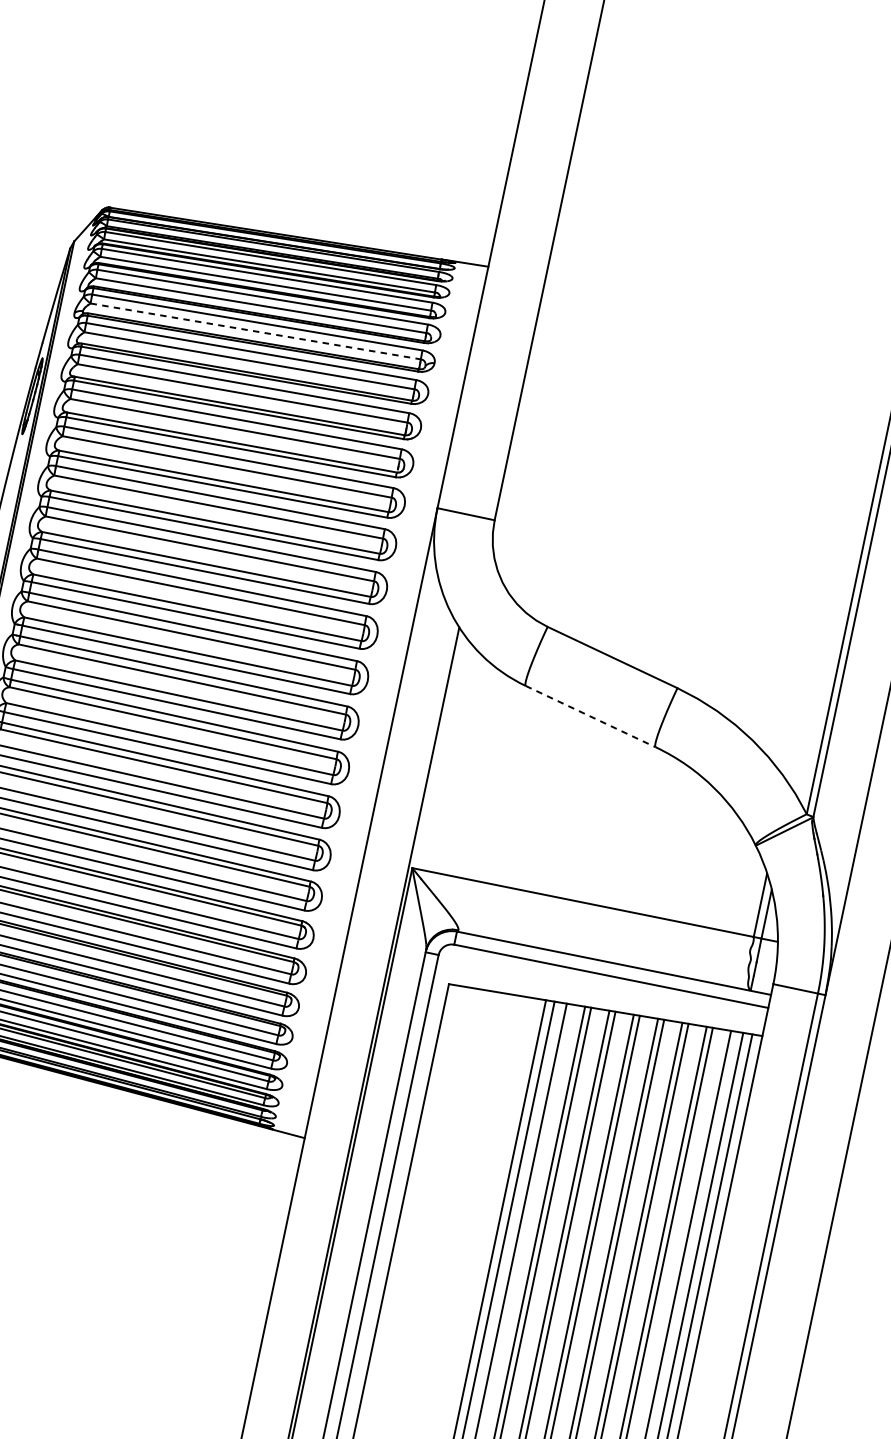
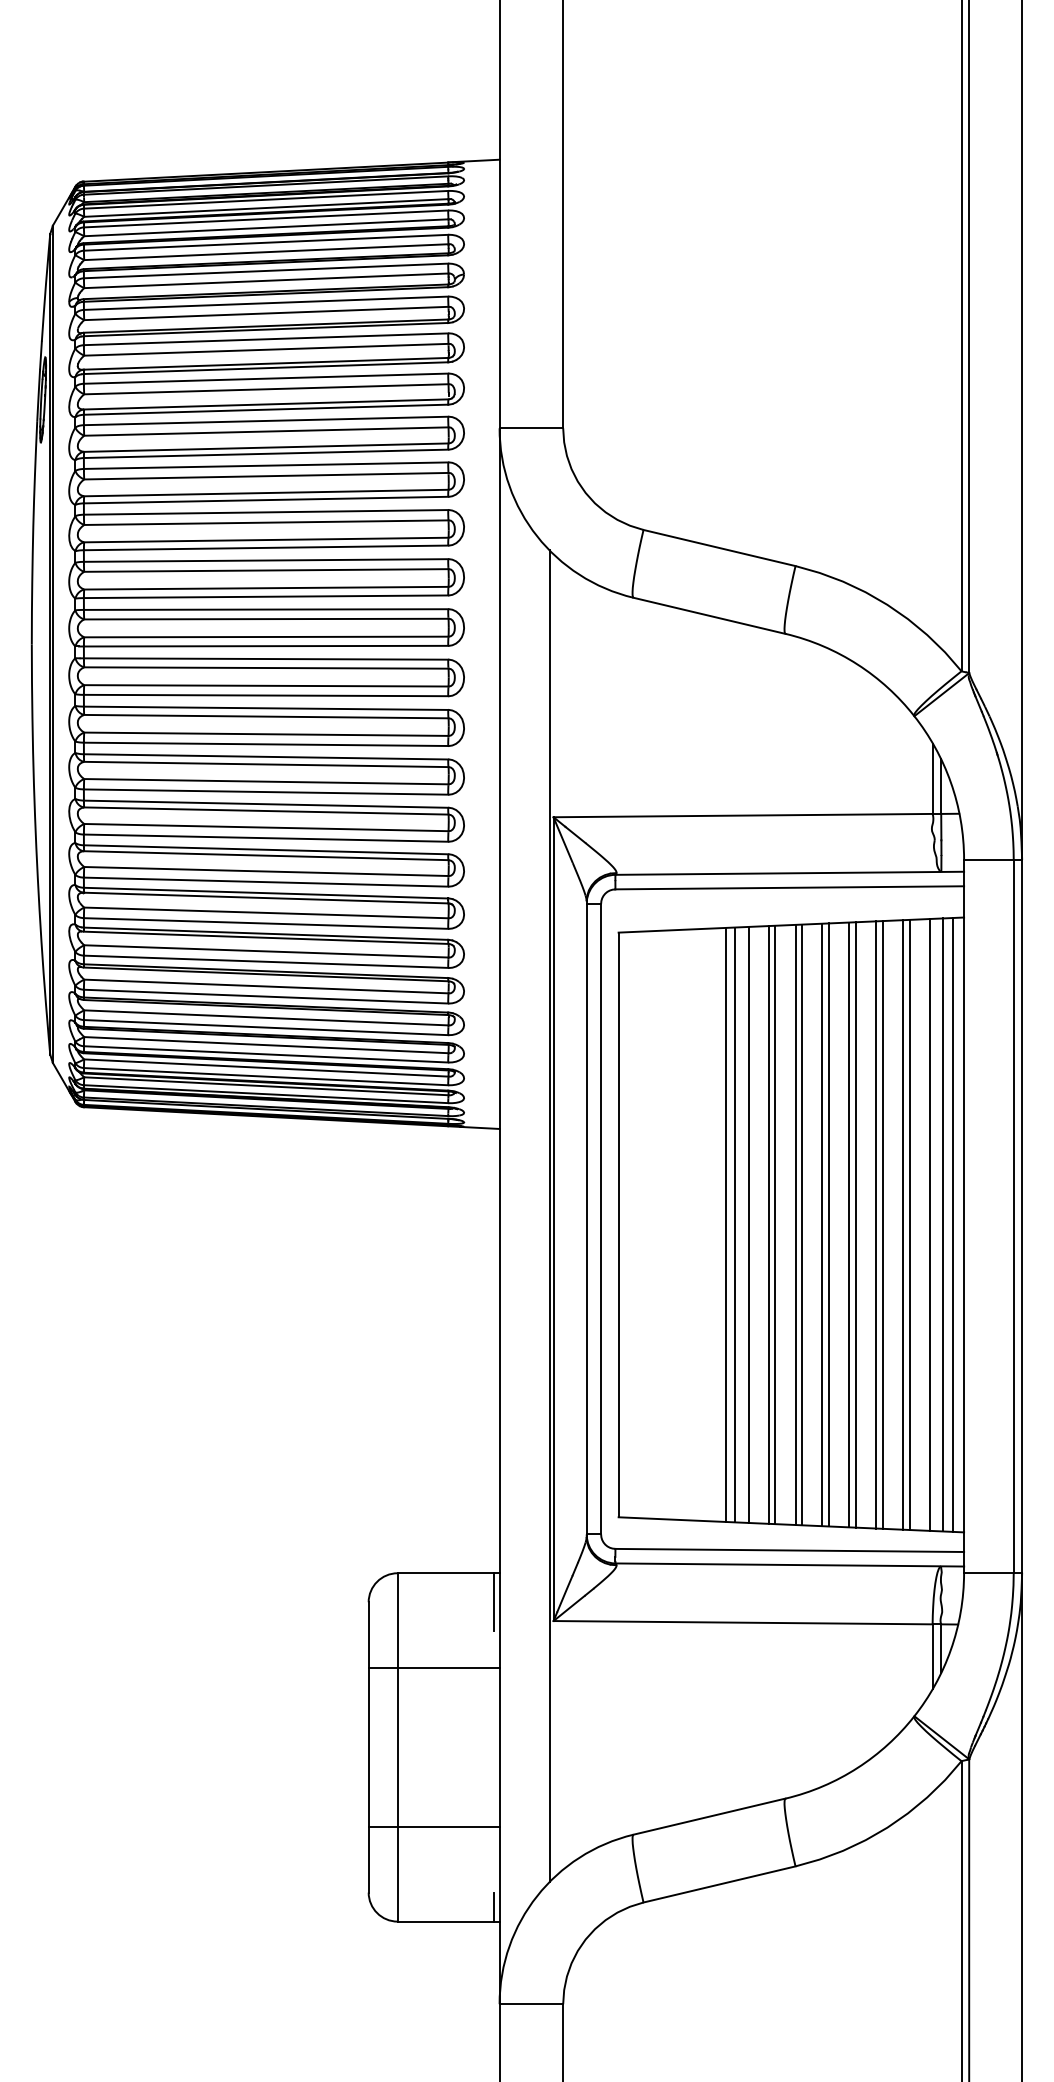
line: (255, 331) -> (266, 280), dashed -> solid
line: (590, 716) -> (709, 615), dashed -> solid

